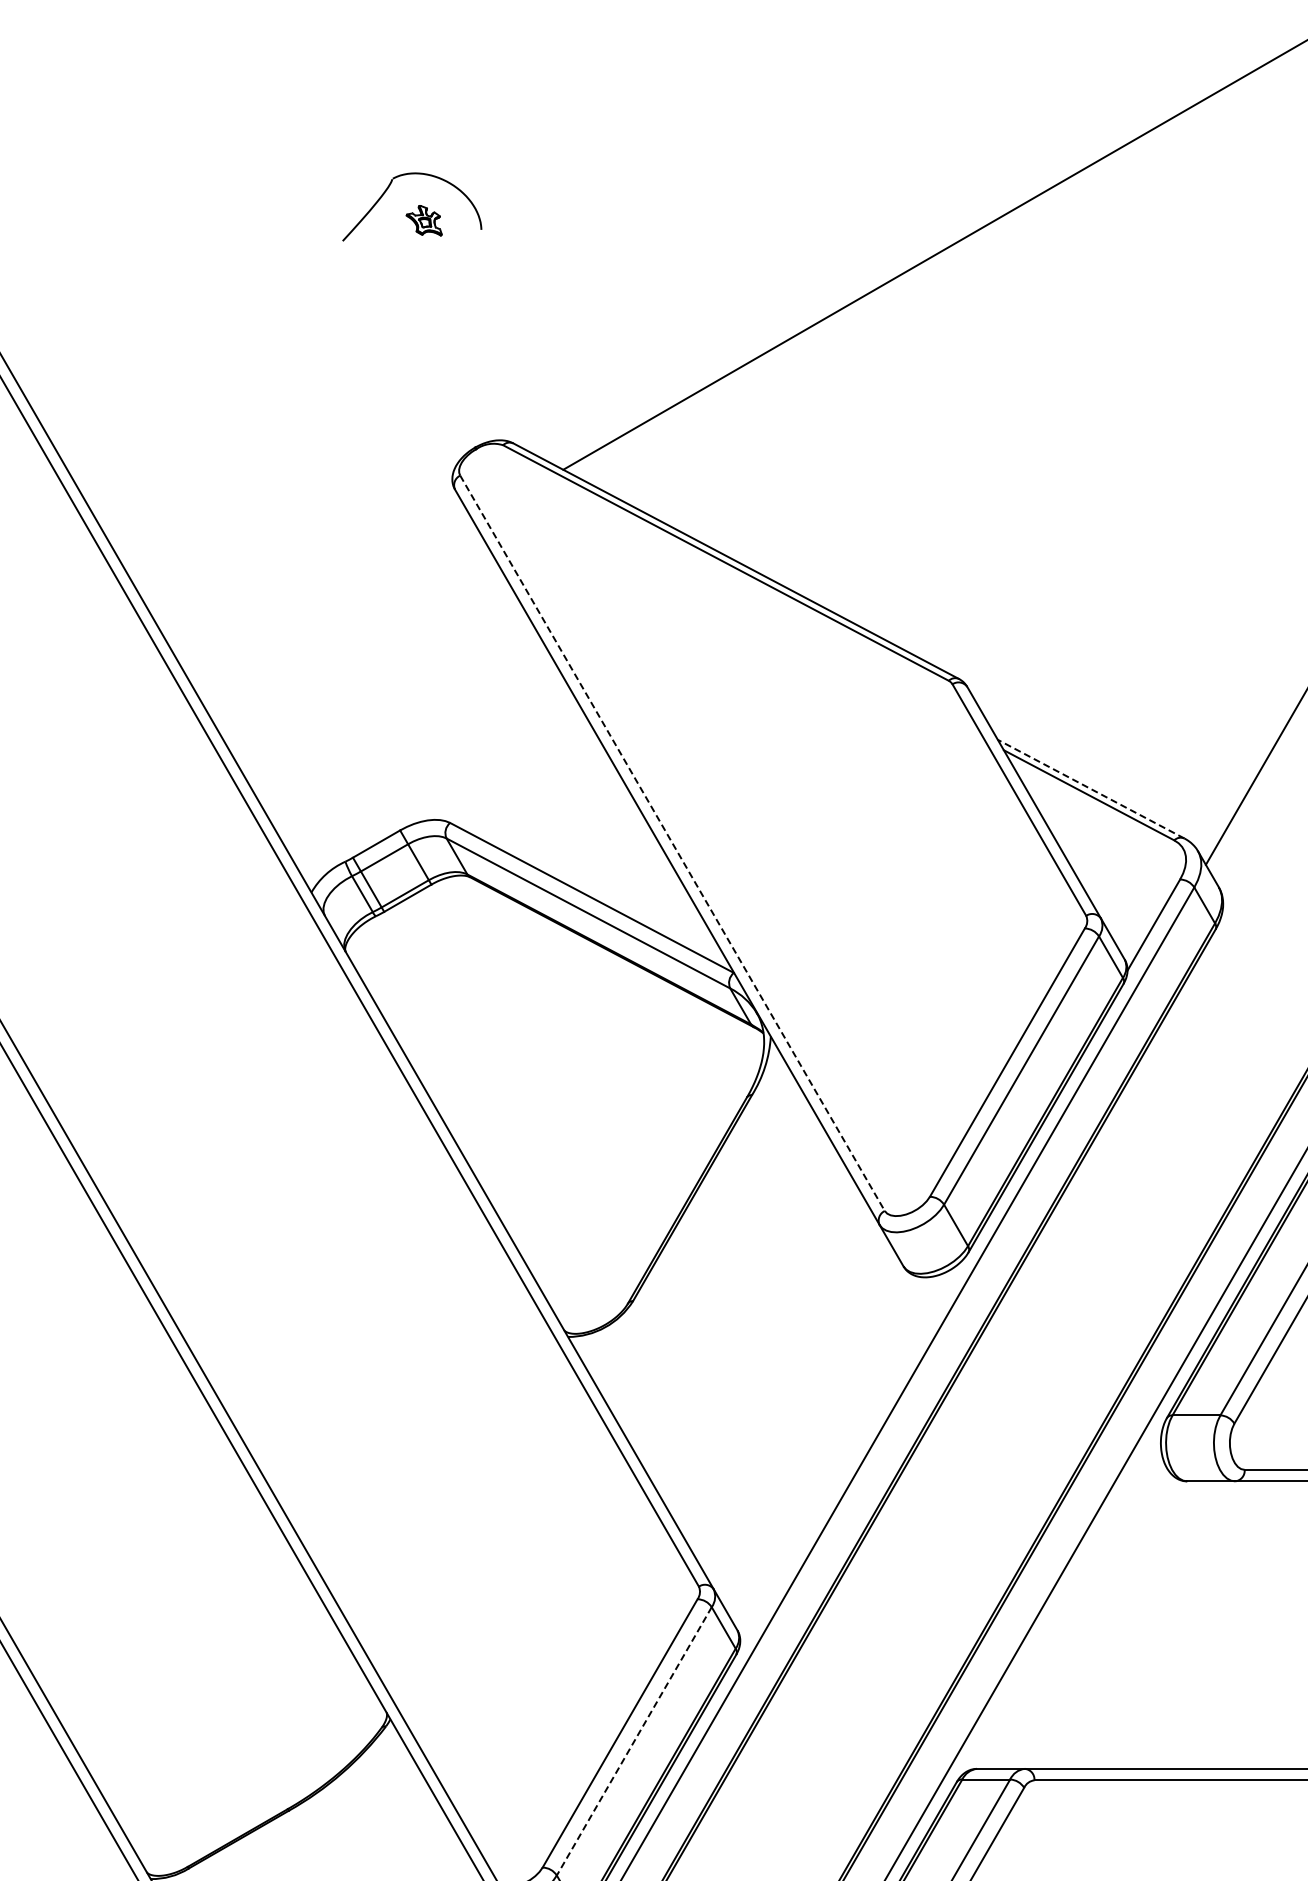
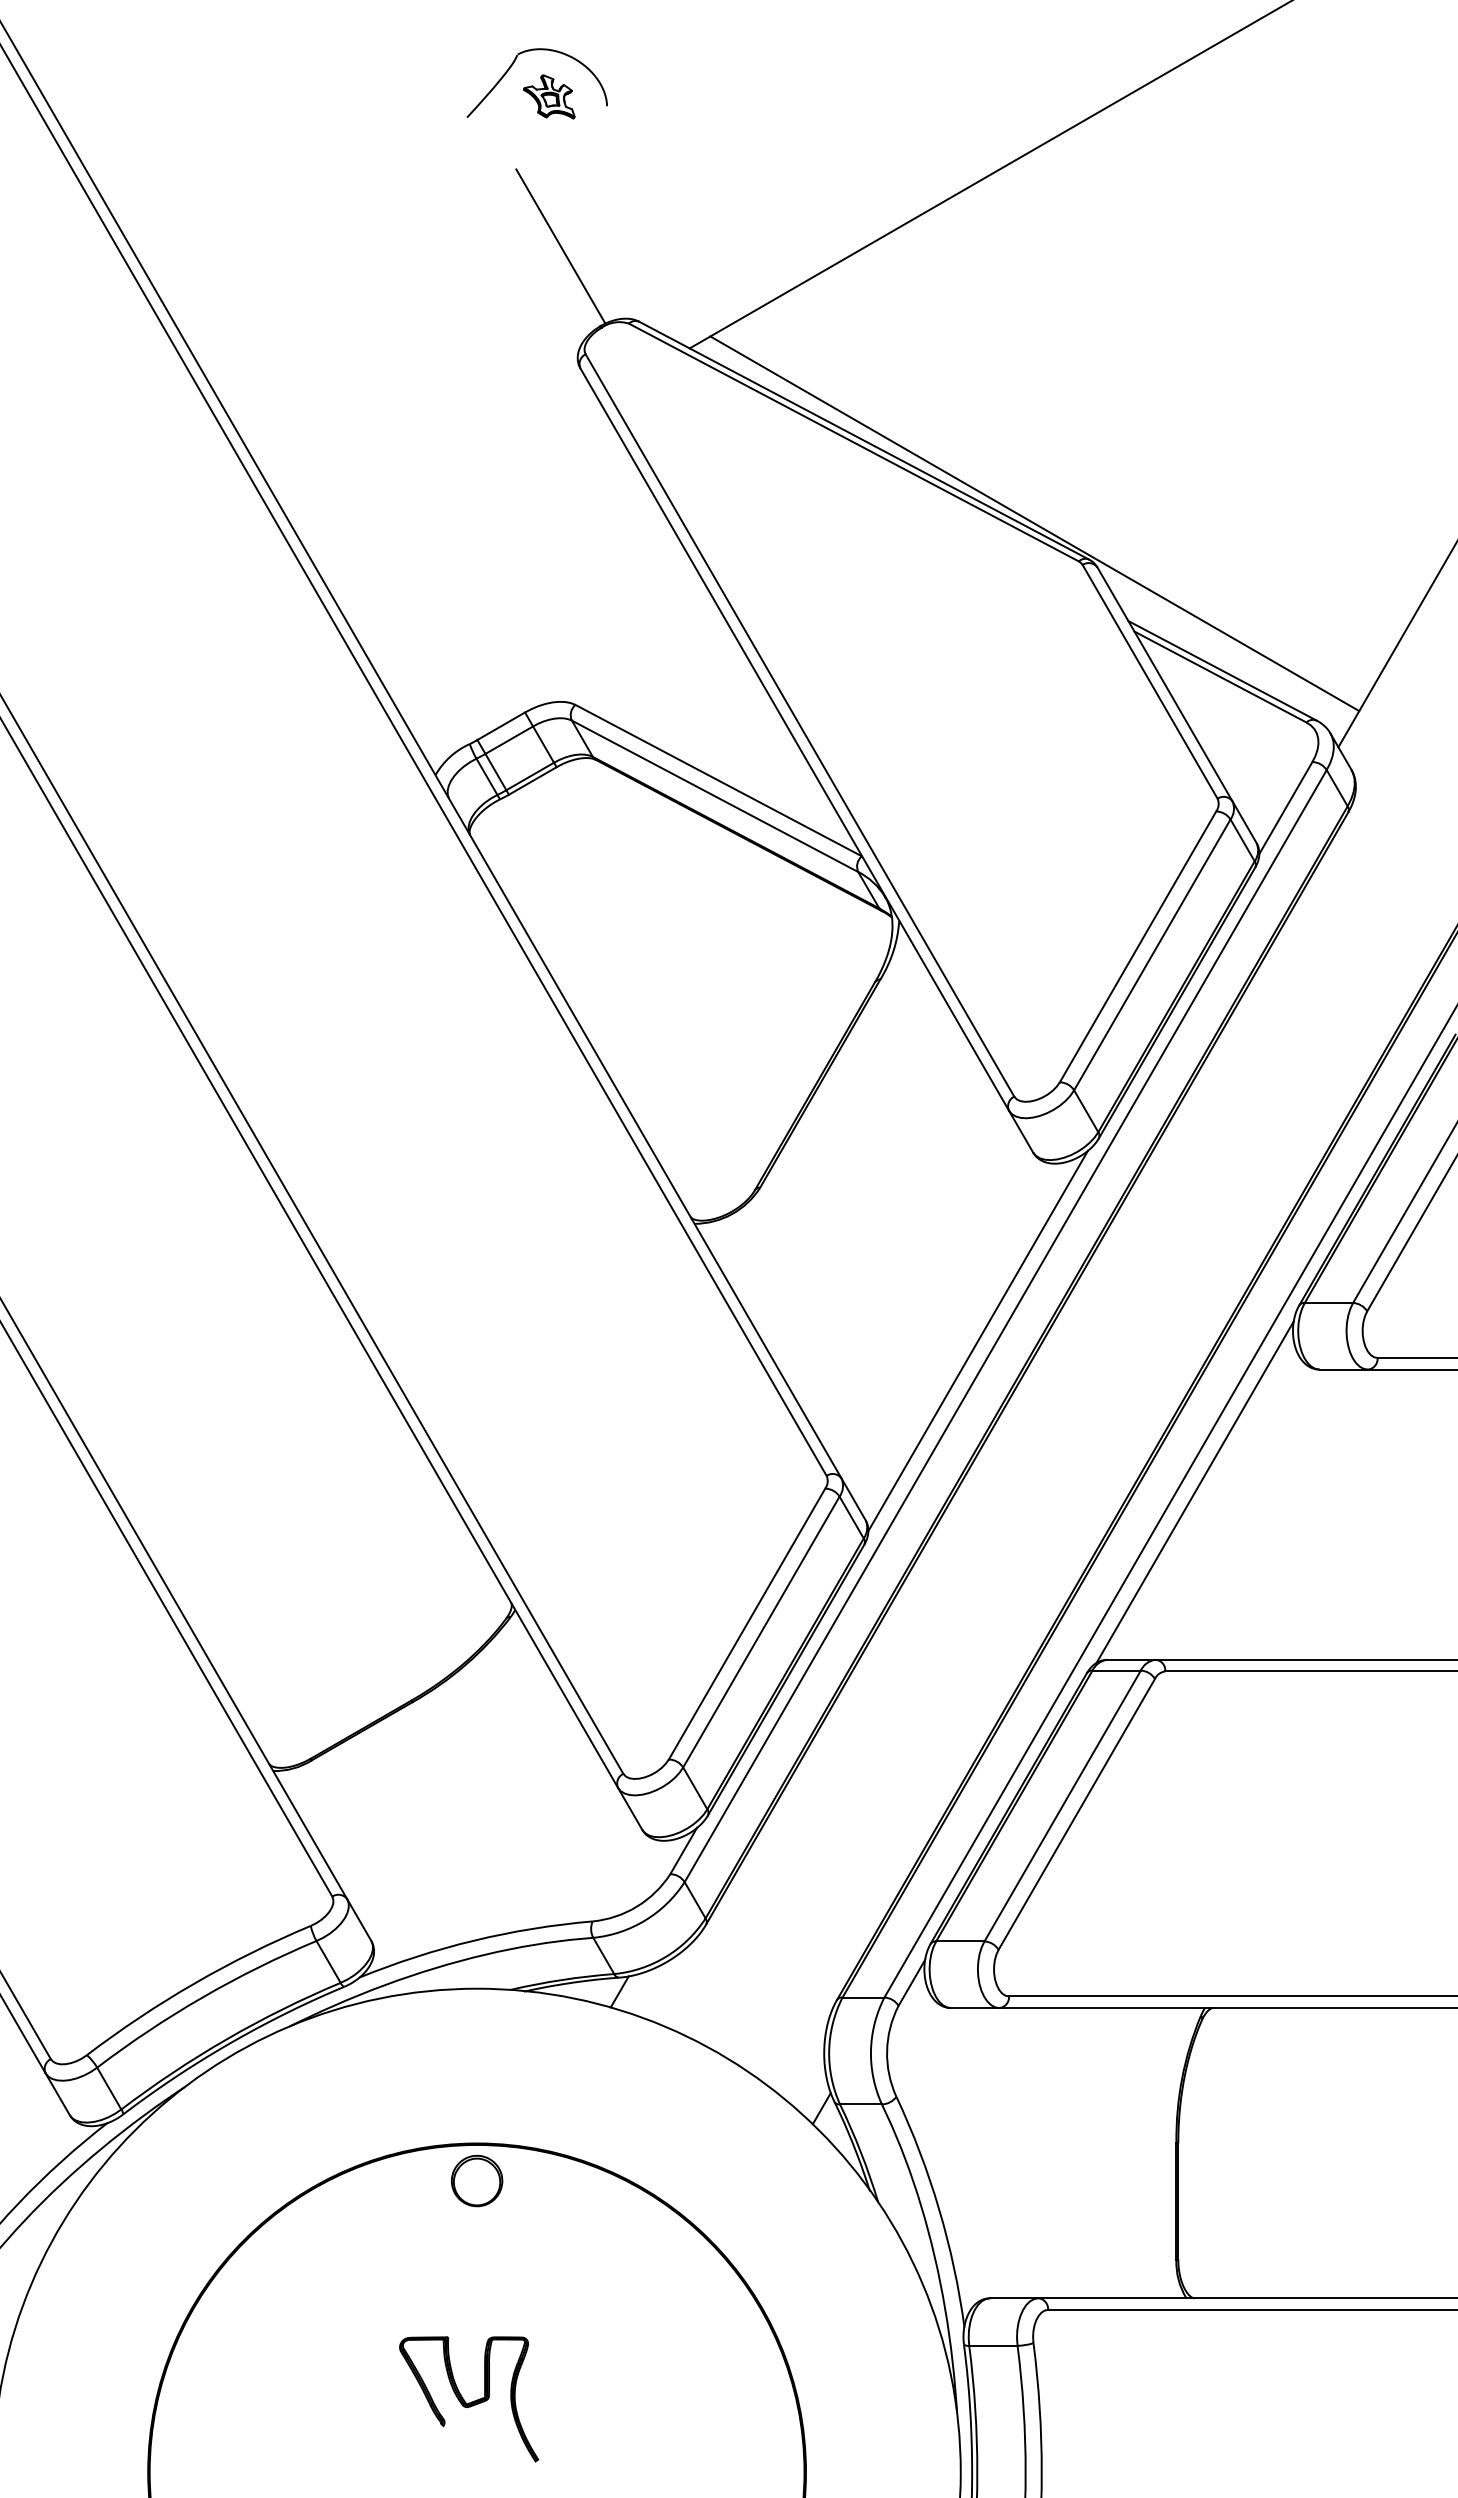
part: (424, 220) -> (549, 96), size x1.43
line: (435, 368) -> (560, 246), added
line: (904, 643) -> (1034, 523), added
line: (1091, 788) -> (1222, 670), dashed -> solid
line: (672, 843) -> (799, 725), dashed -> solid
line: (849, 1452) -> (978, 1340), added
line: (1063, 1603) -> (1194, 1492), added
line: (634, 1741) -> (761, 1632), dashed -> solid

